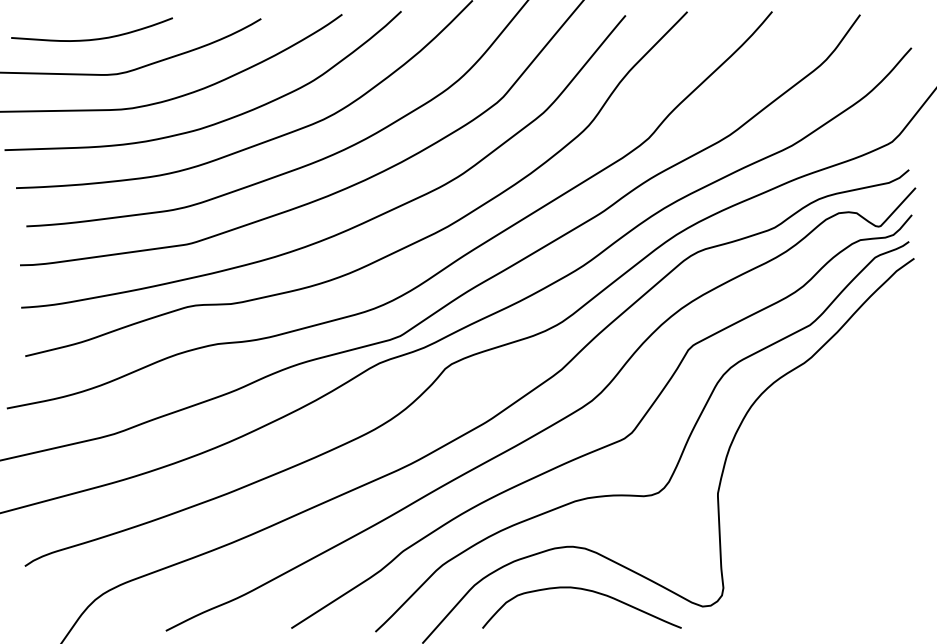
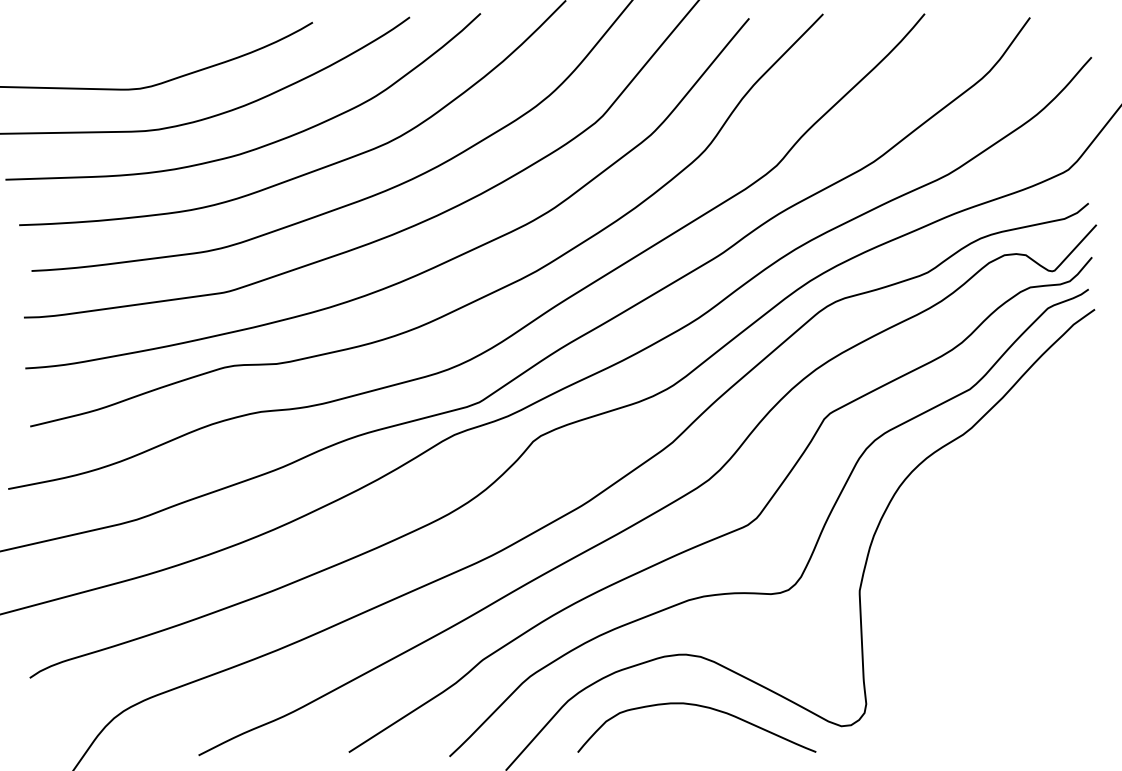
curve: (92, 38) -> (110, 46), removed

